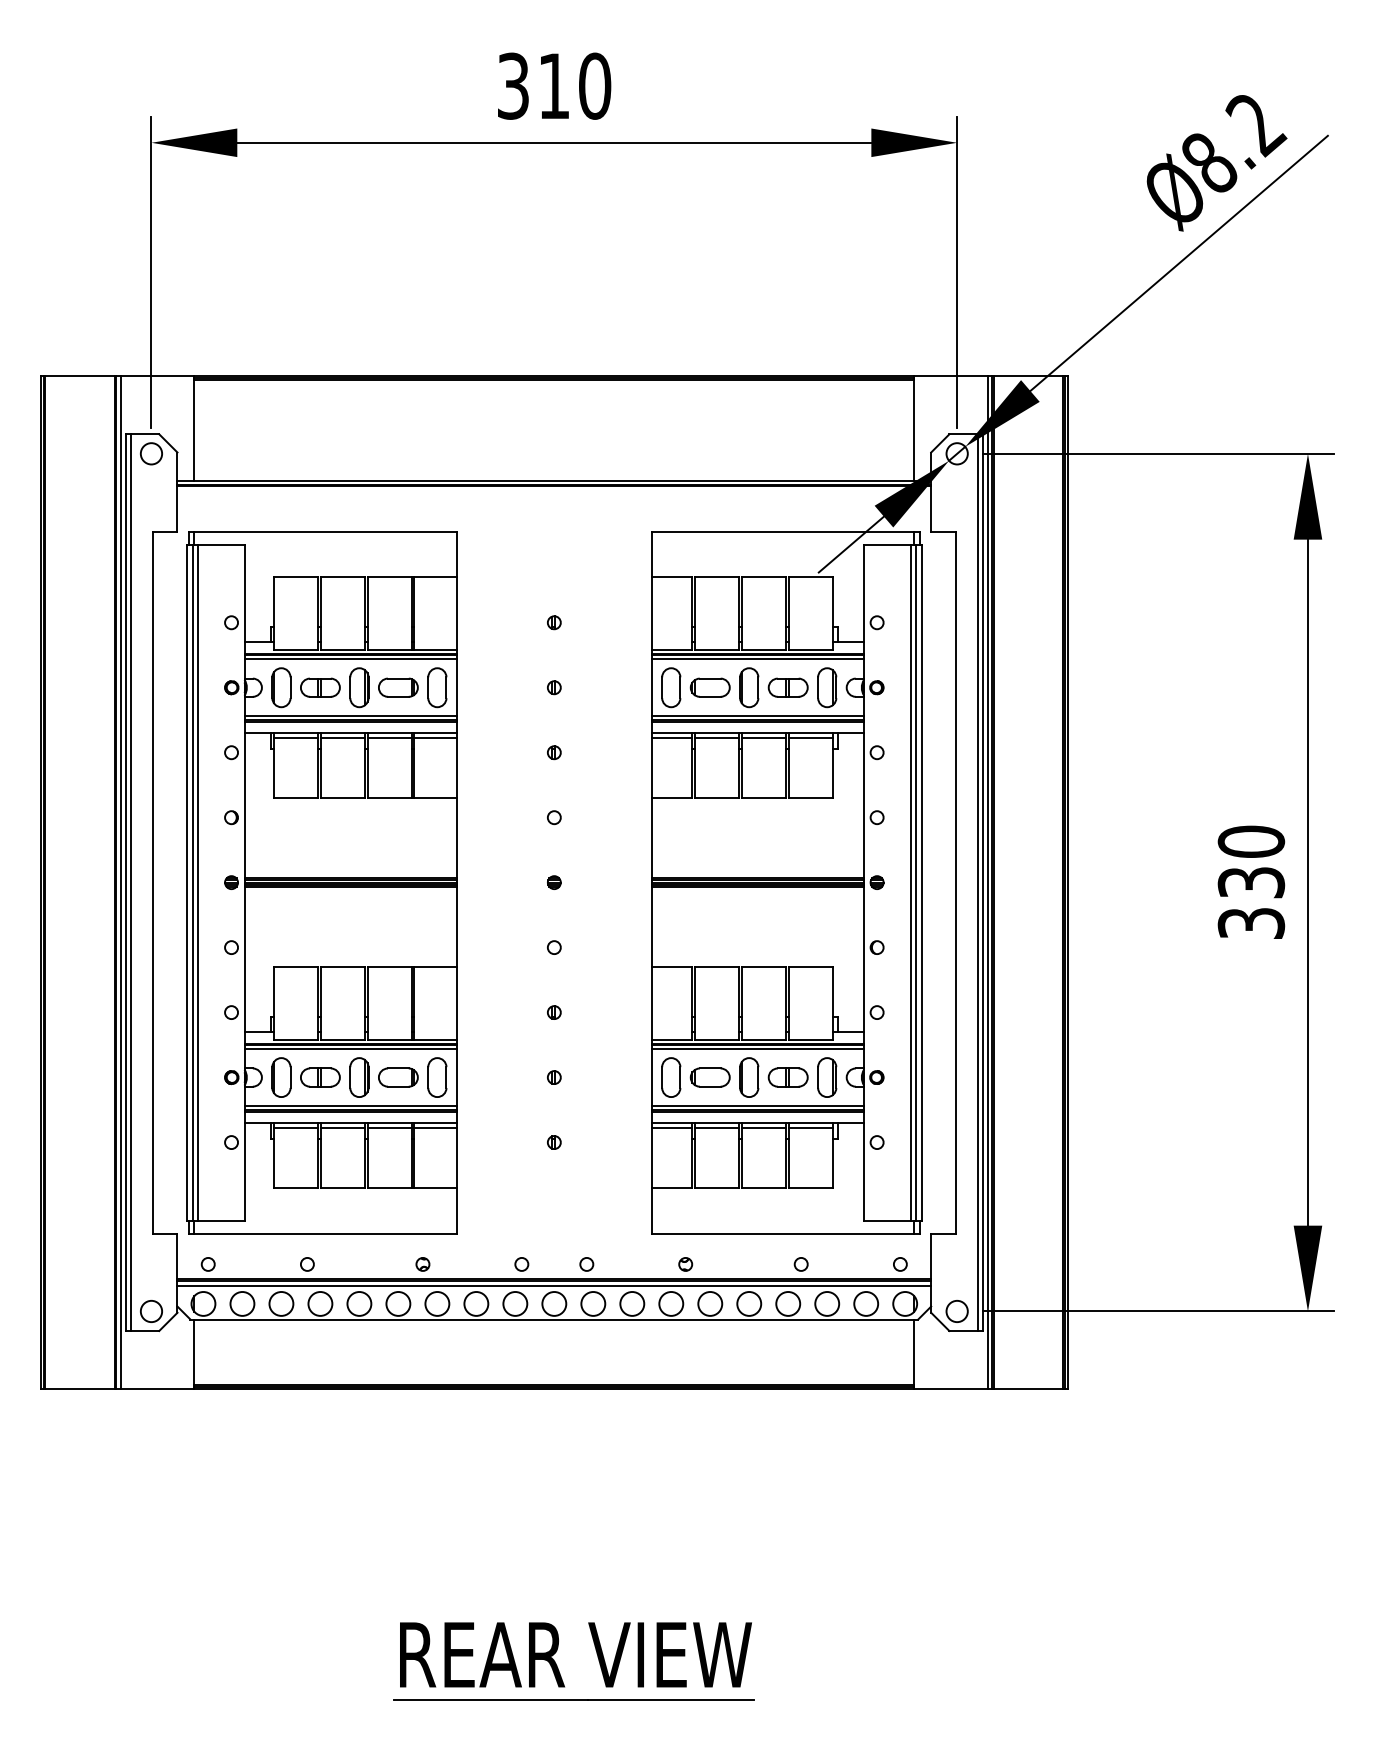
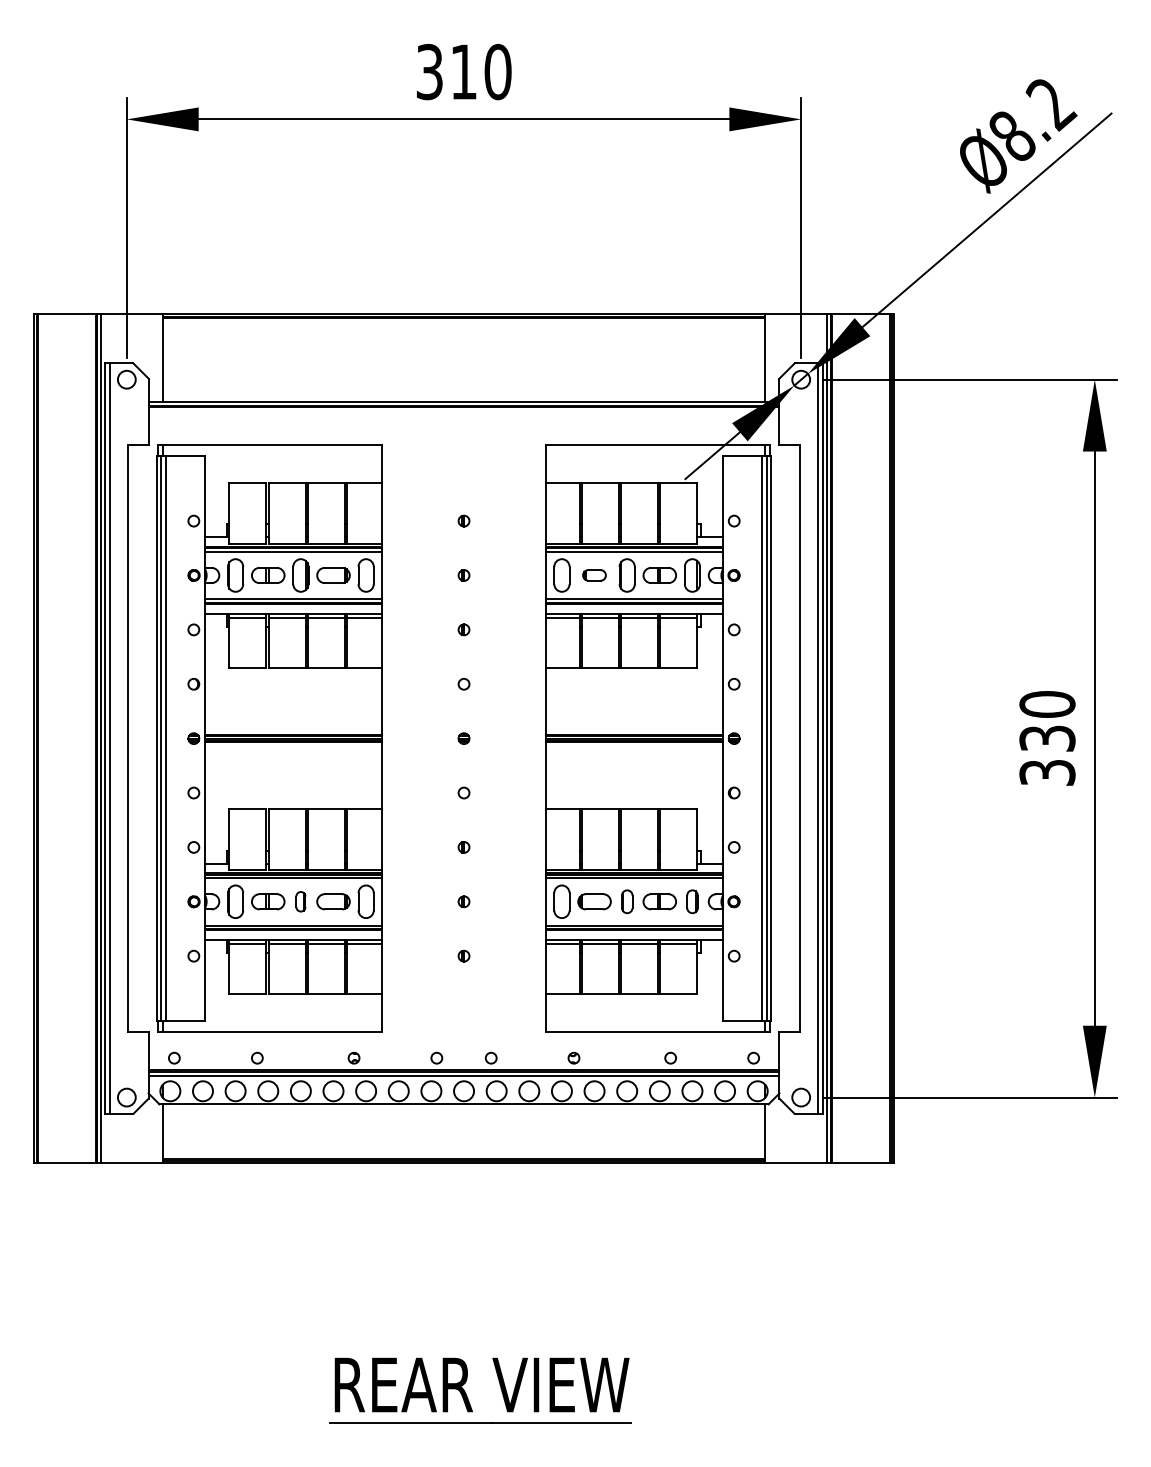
part: (709, 687) -> (593, 575), size x0.7
part: (359, 1077) -> (300, 901), size x0.6
part: (749, 1077) -> (627, 901), size x0.7
part: (827, 1077) -> (692, 901), size x0.7

